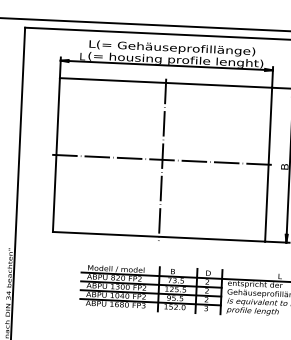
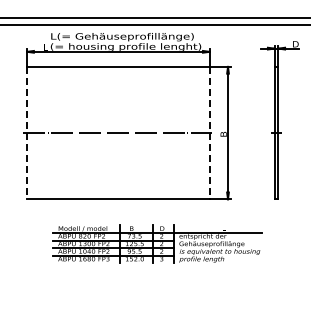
line: (56, 155) -> (27, 133), solid -> dashed
line: (162, 159) -> (118, 132), removed
line: (268, 165) -> (209, 133), solid -> dashed

